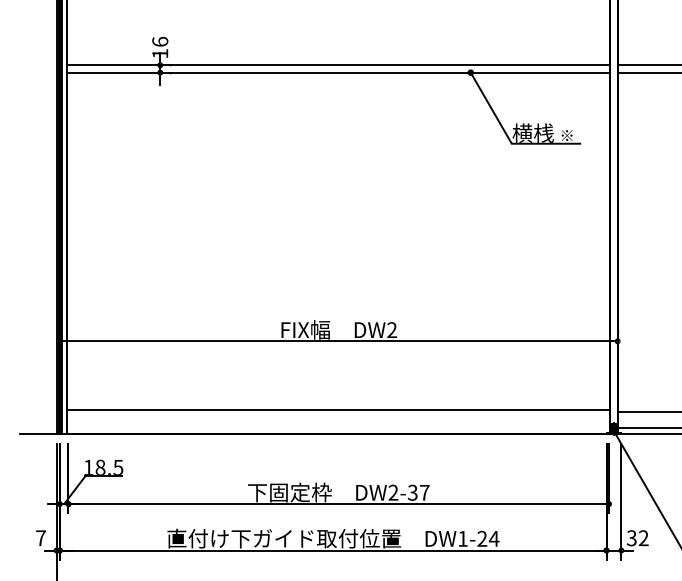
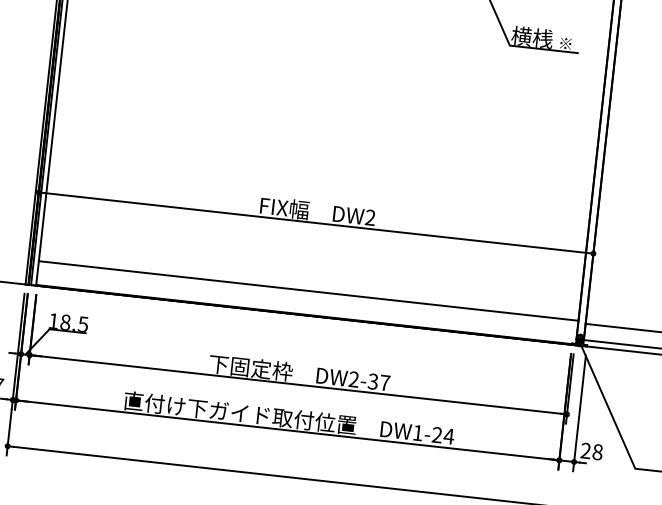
text: (637, 538) -> (591, 451), 32 -> 28

